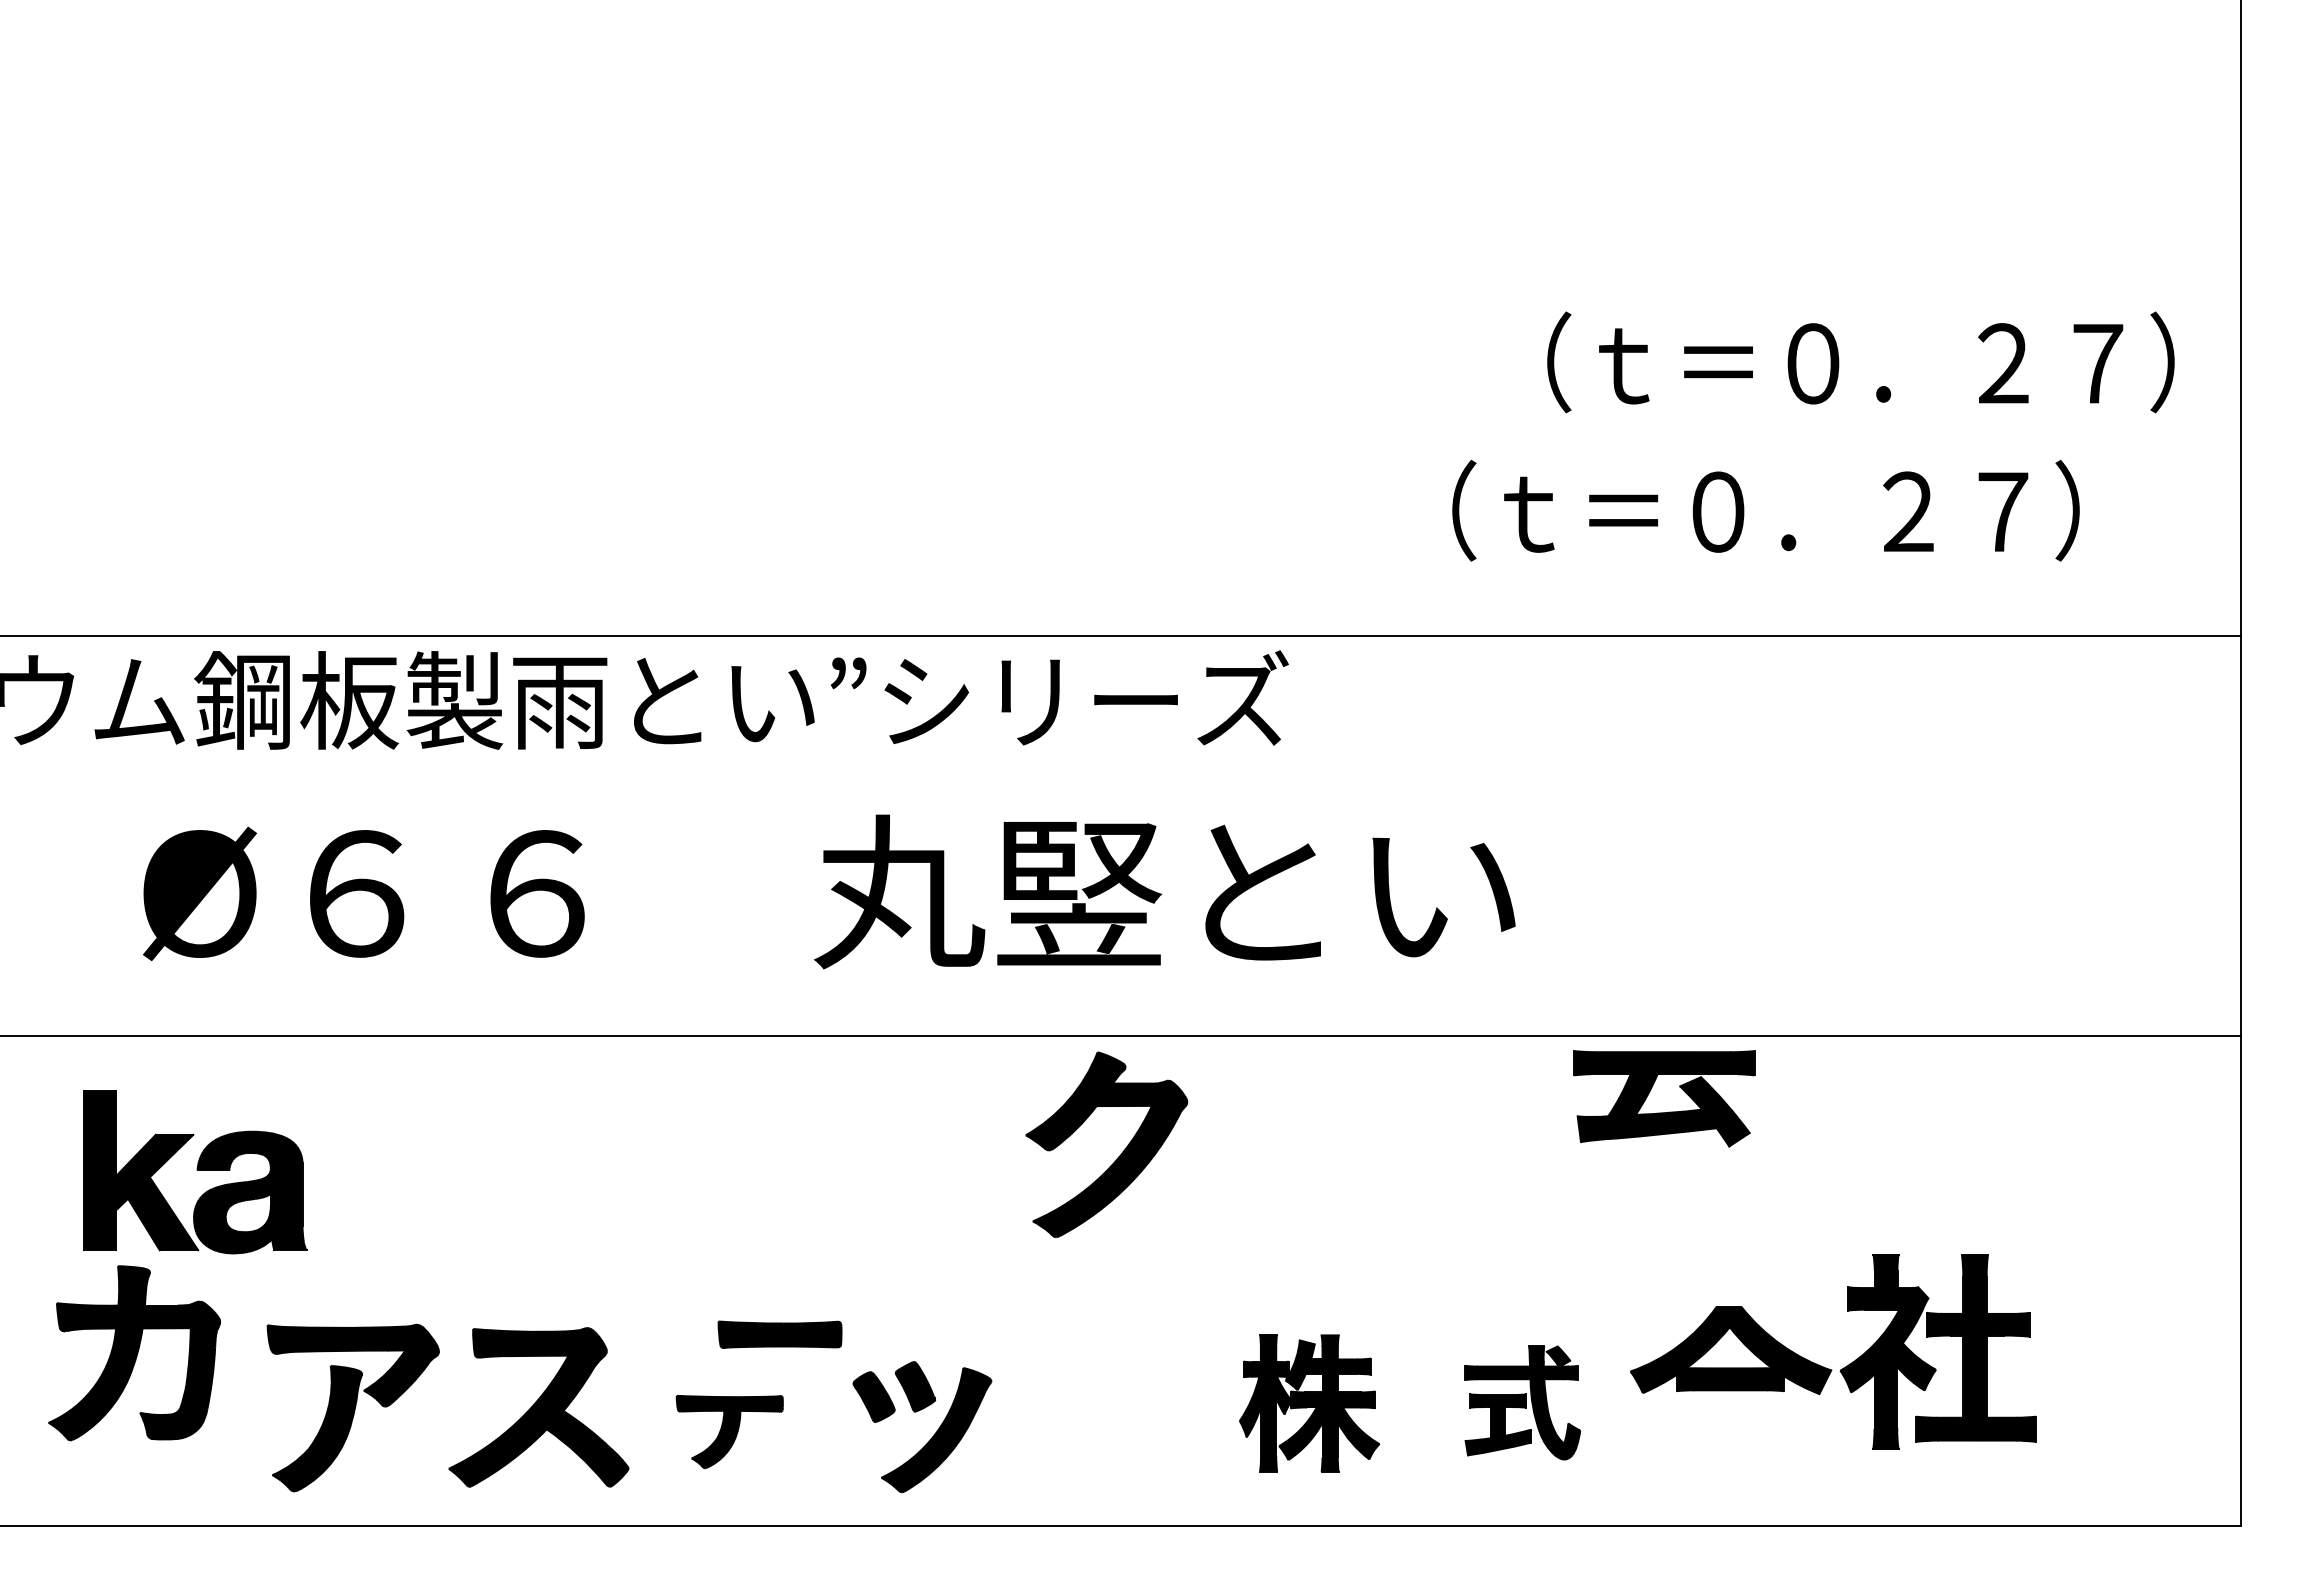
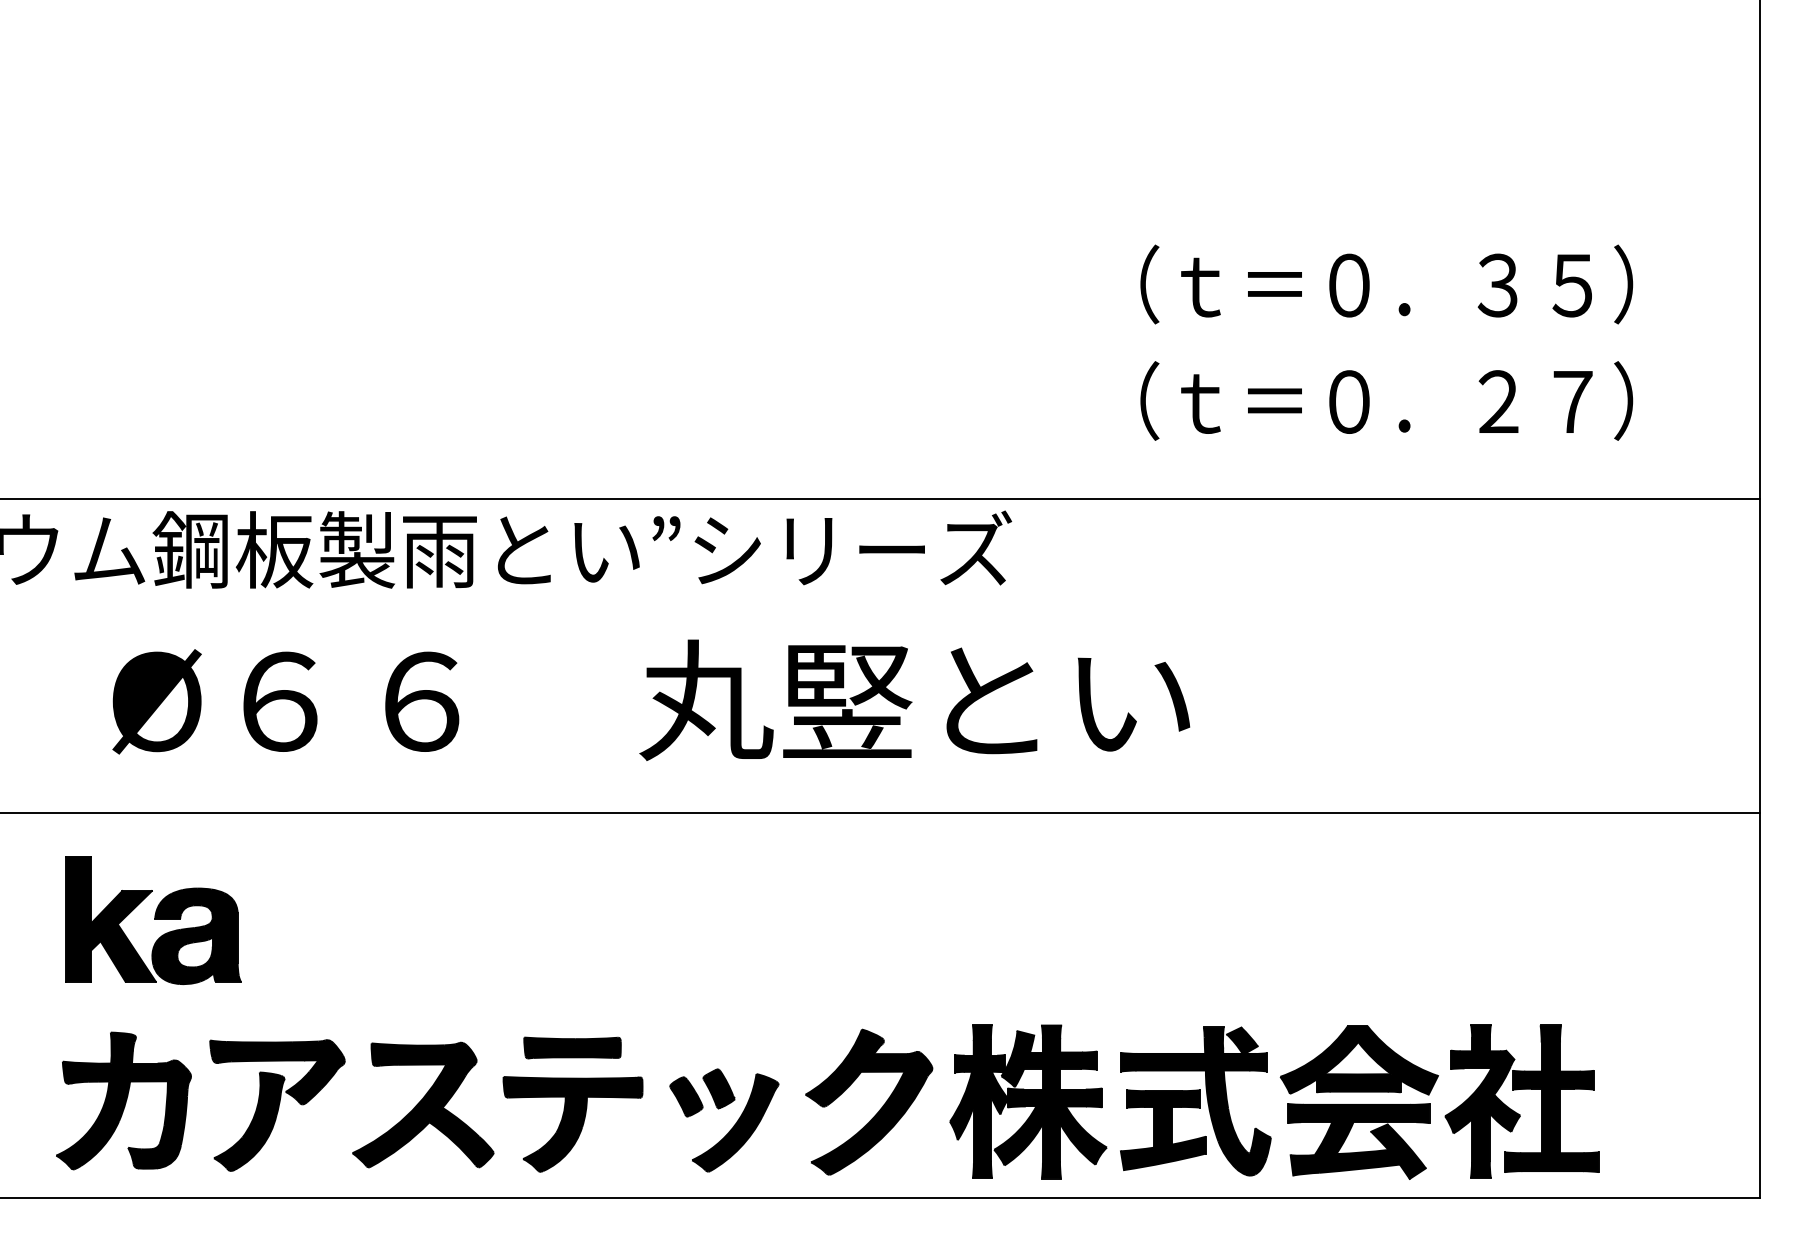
text: (1813, 362) -> (1424, 284), （ｔ＝０．２７） -> （ｔ＝０．３５）
part: (1669, 1111) -> (1362, 1151), moved
part: (1118, 1156) -> (878, 1111), moved
part: (779, 1334) -> (572, 1047), moved
part: (1932, 1337) -> (1517, 1090), moved
part: (134, 1353) -> (123, 1101), moved
part: (1522, 1402) -> (1195, 1101), size x1.67
part: (1309, 1403) -> (1028, 1101), size x1.43
part: (729, 1431) -> (572, 1123), size x1.67

